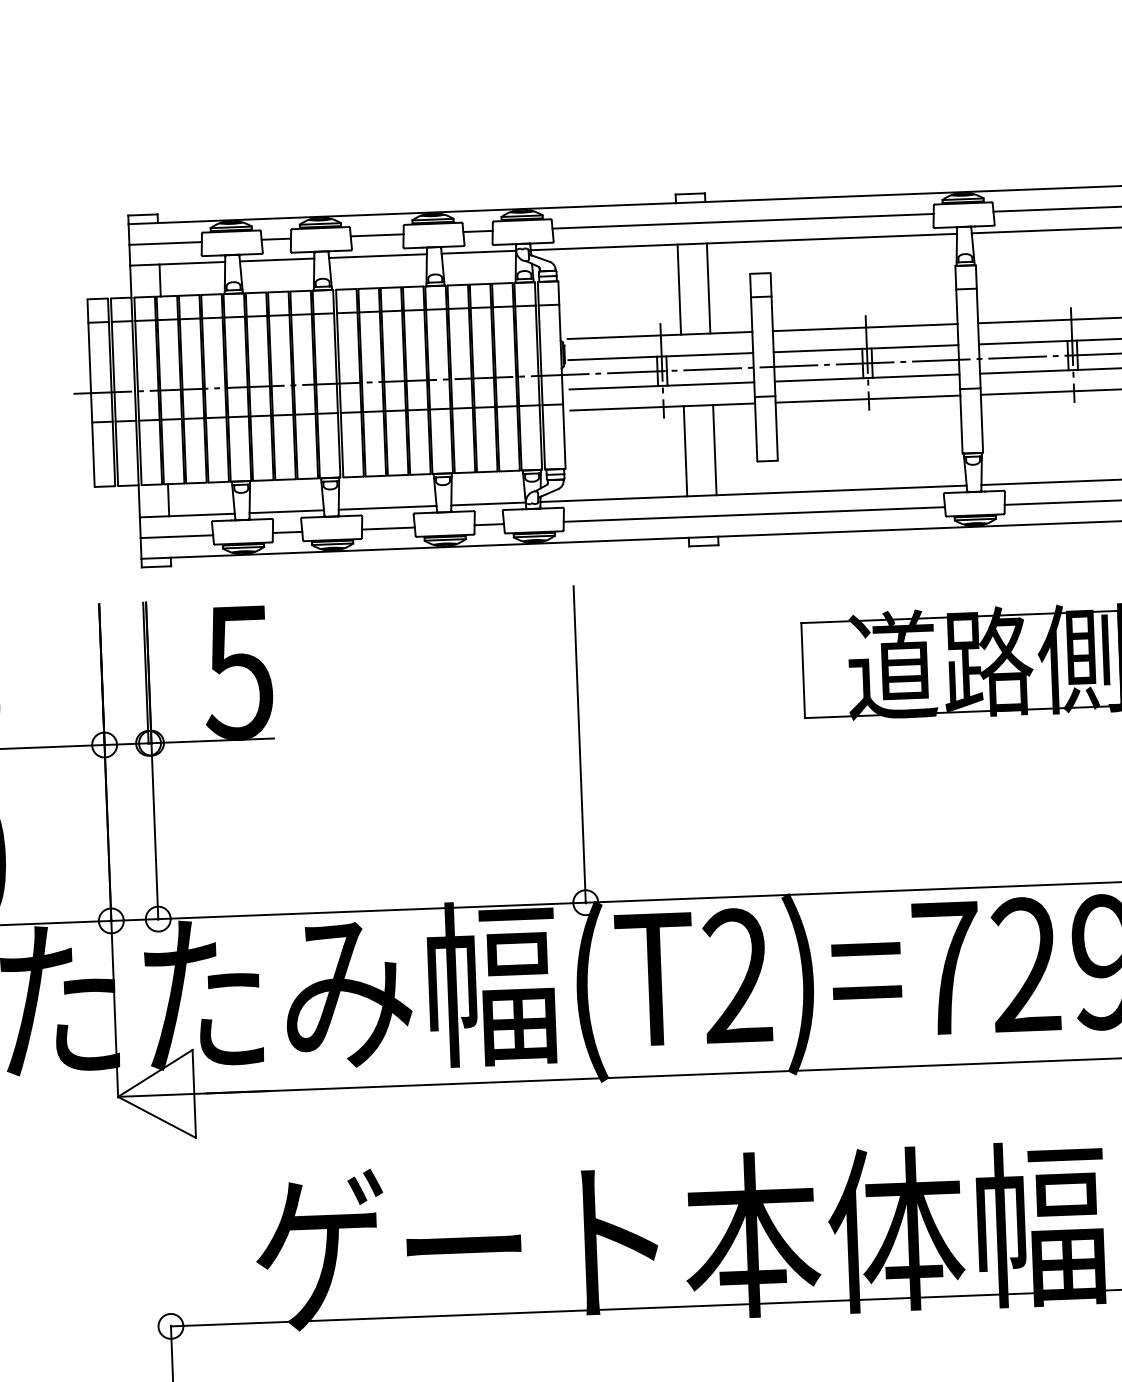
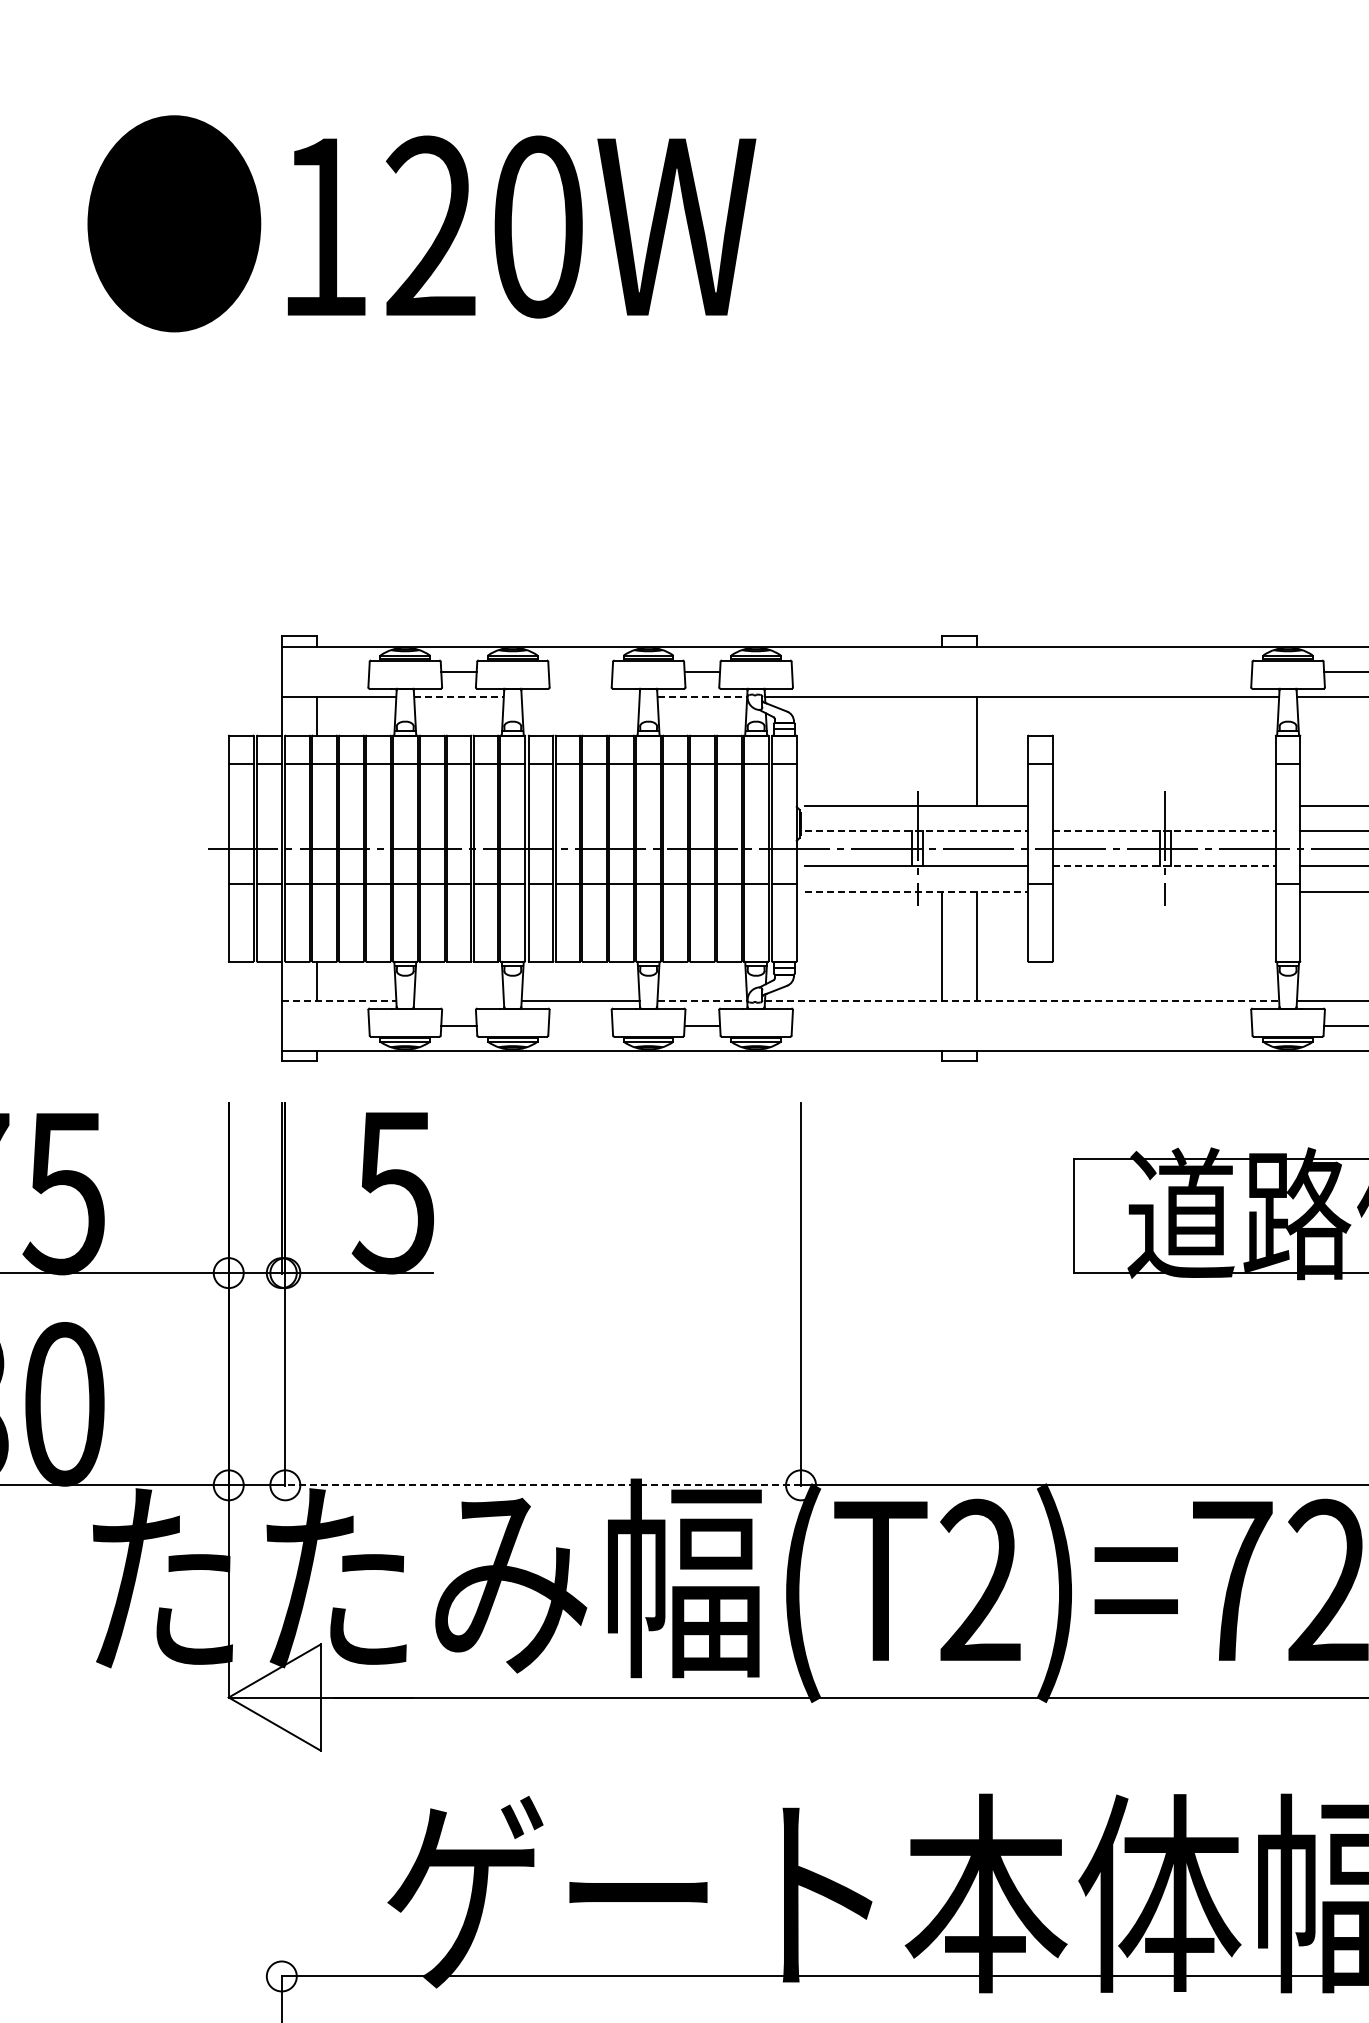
line: (743, 220) -> (1022, 671), removed
line: (377, 235) -> (580, 671), removed
line: (165, 243) -> (325, 671), removed
line: (478, 251) -> (702, 696), solid -> dashed
line: (377, 255) -> (580, 696), removed
line: (277, 259) -> (459, 696), solid -> dashed
line: (679, 289) -> (942, 750), removed
line: (864, 327) -> (1163, 805), removed
line: (866, 349) -> (1164, 831), solid -> dashed
line: (661, 356) -> (917, 831), solid -> dashed
line: (867, 378) -> (1164, 866), solid -> dashed
line: (867, 398) -> (1163, 891), removed
line: (663, 406) -> (917, 891), solid -> dashed
line: (753, 493) -> (1022, 1000), solid -> dashed
line: (488, 503) -> (702, 1000), solid -> dashed
line: (286, 511) -> (458, 1000), removed
line: (754, 514) -> (1022, 1025), removed
line: (187, 515) -> (339, 1000), solid -> dashed
line: (388, 528) -> (580, 1025), removed
line: (176, 536) -> (325, 1025), removed
line: (372, 911) -> (543, 1485), solid -> dashed

